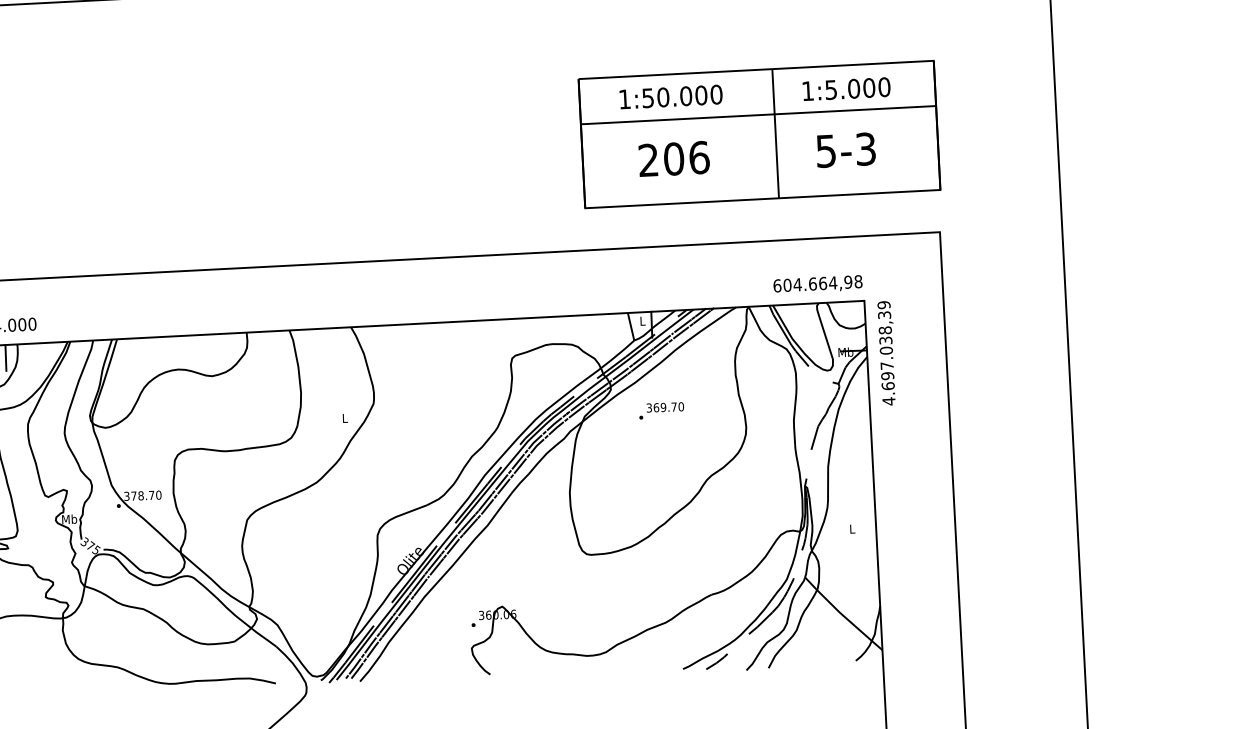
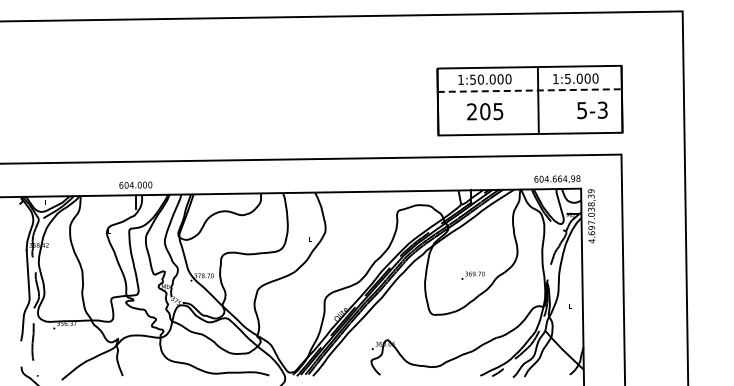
line: (759, 114) -> (530, 90), solid -> dashed
text: (846, 150) -> (592, 110), moved
text: (699, 157) -> (498, 111), 206 -> 205
text: (660, 410) -> (472, 275), moved

